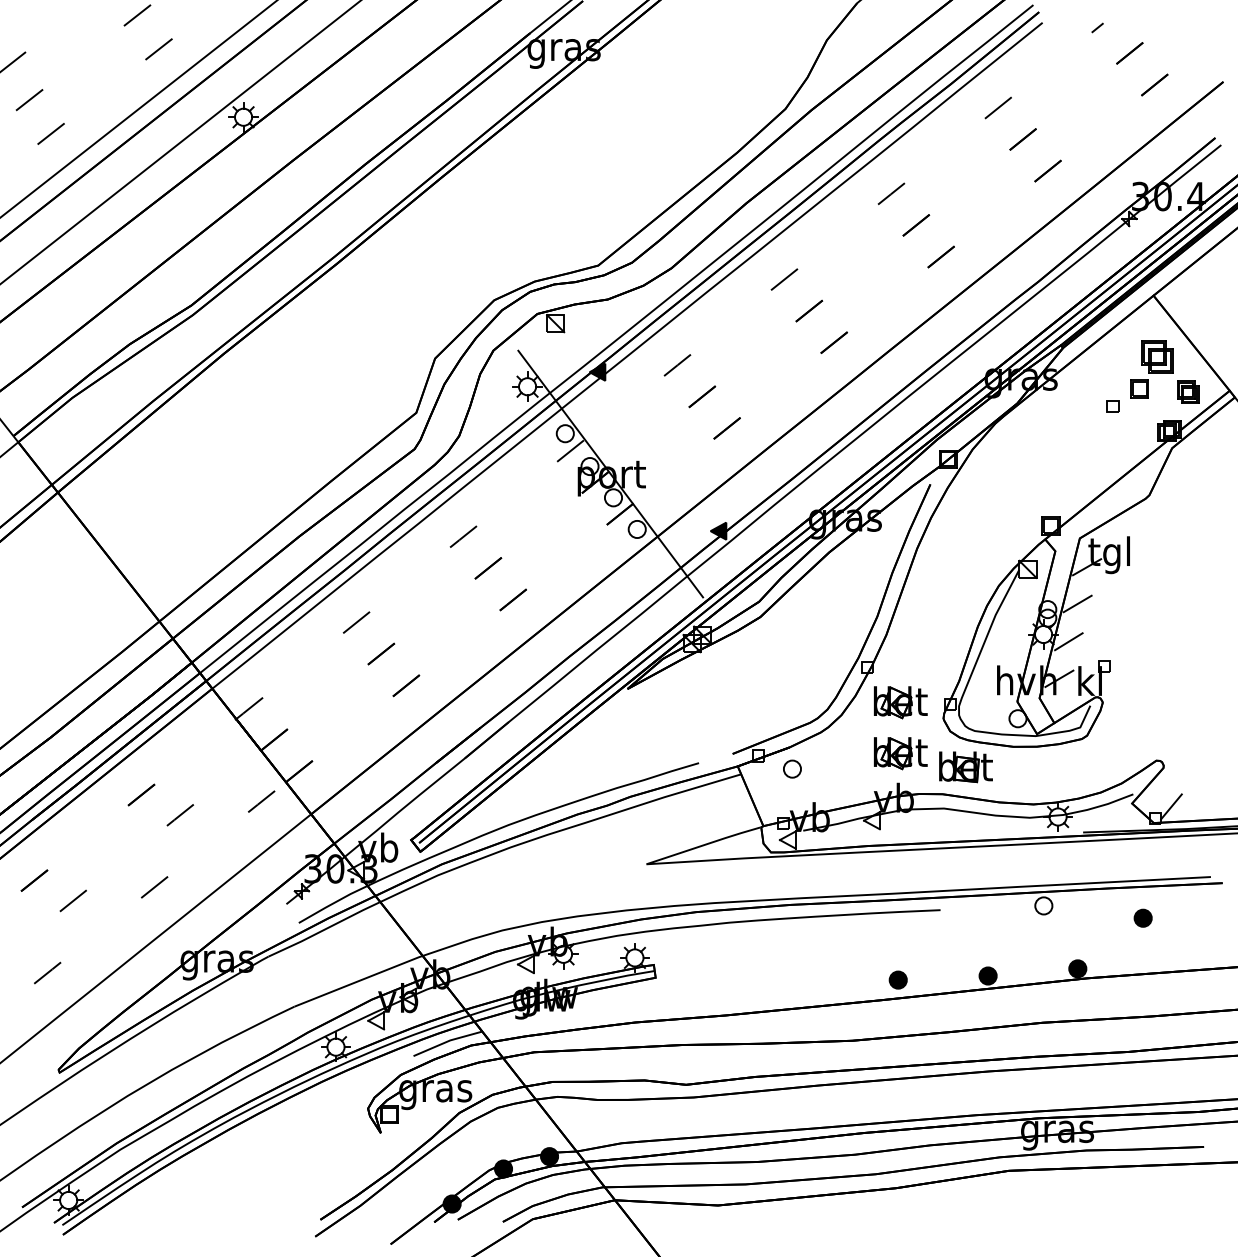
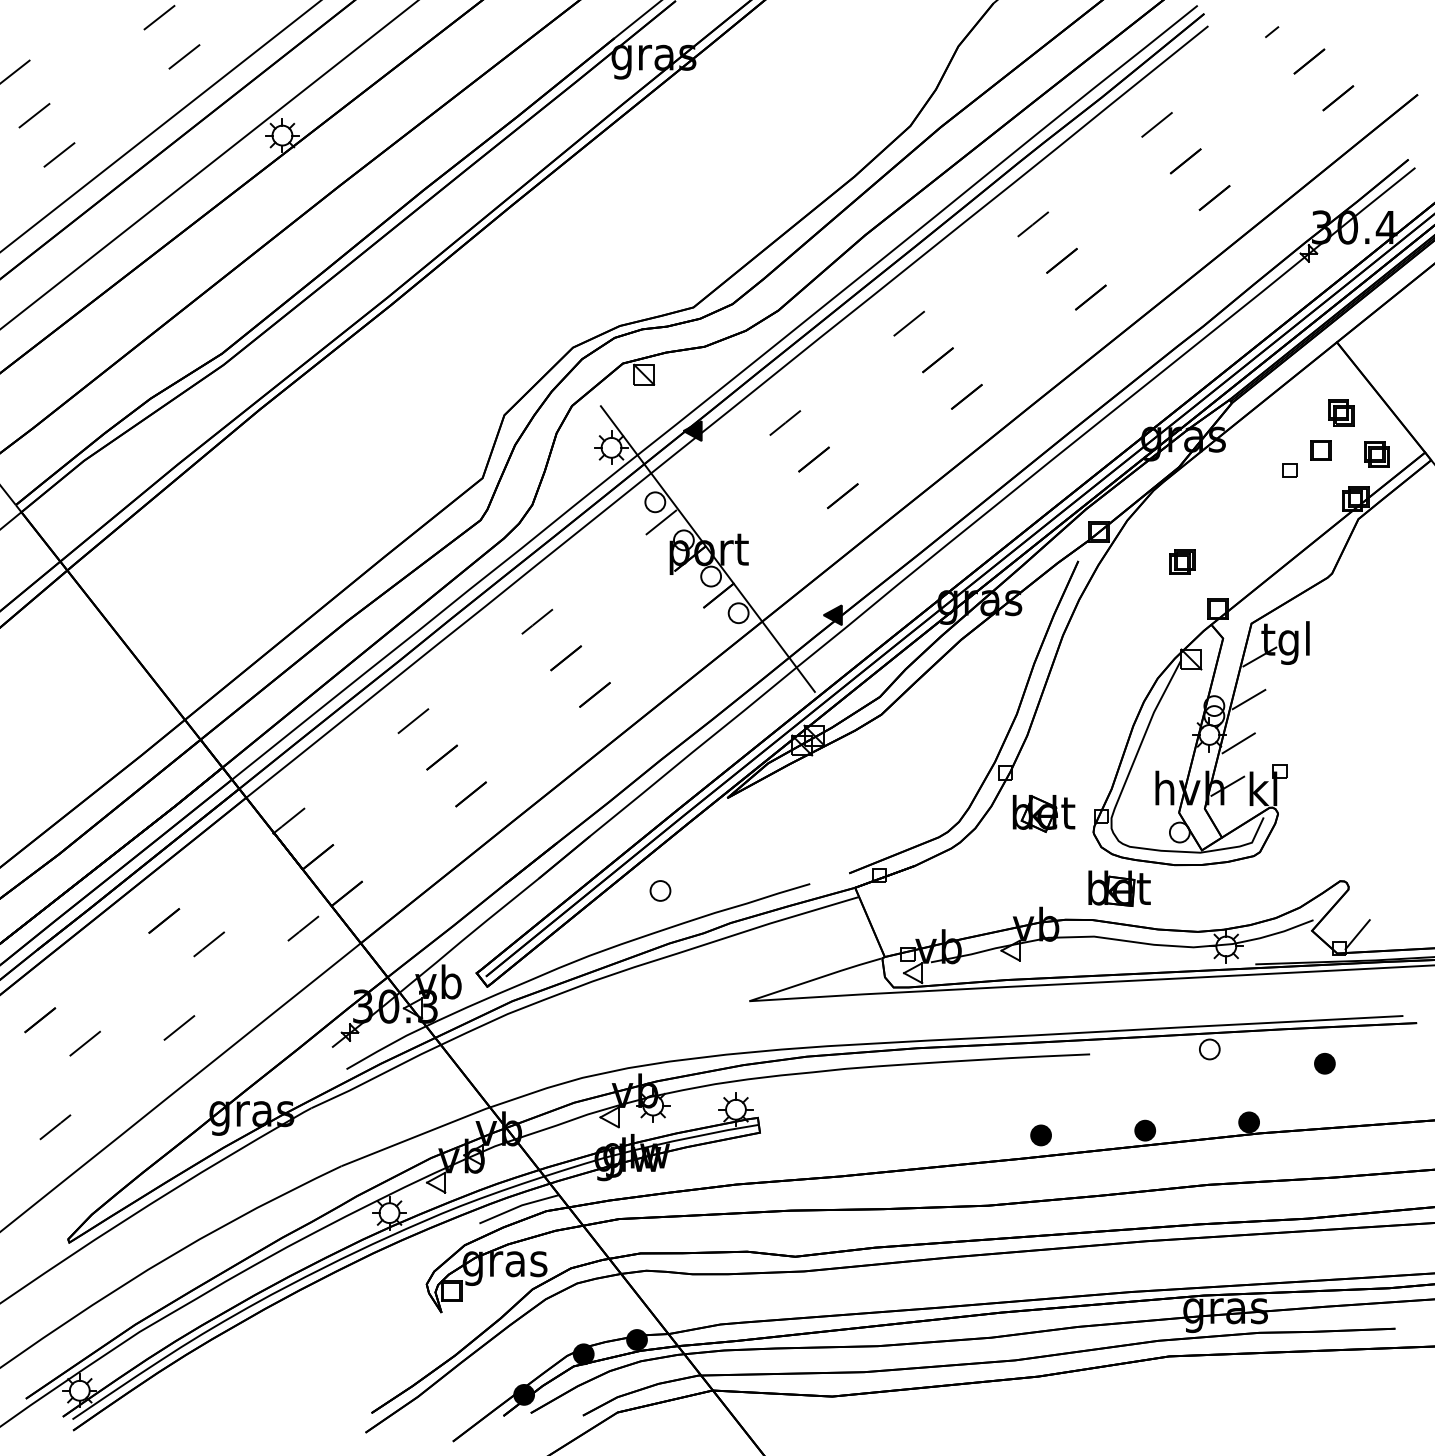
part: (1157, 356) -> (1341, 412), size x0.71
part: (1020, 484) -> (1182, 561), added
part: (900, 753) -> (1043, 872), removed
part: (792, 768) -> (660, 890), moved

